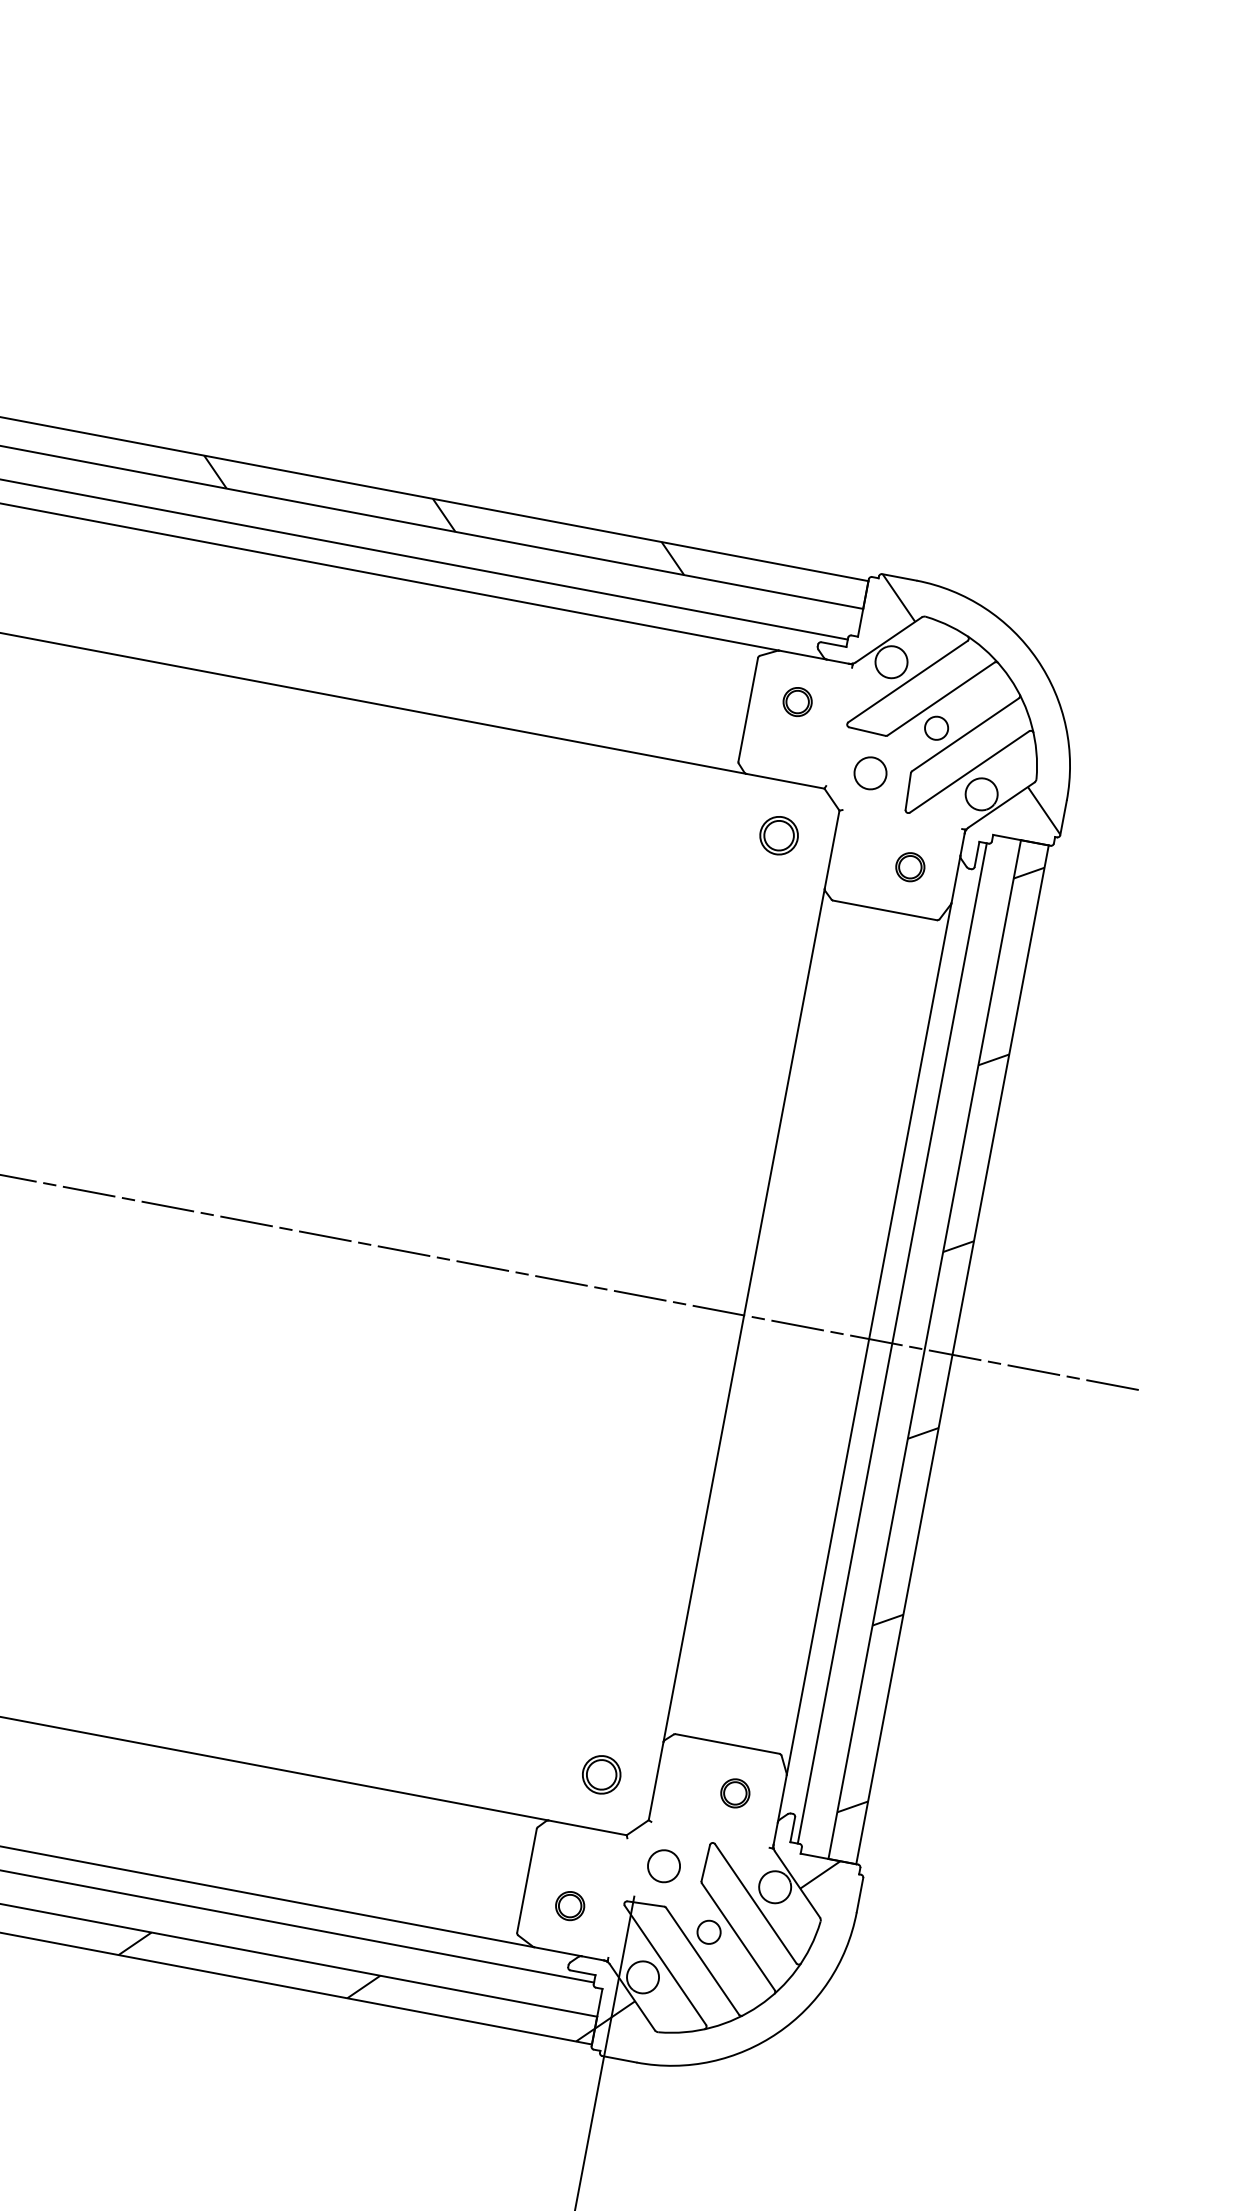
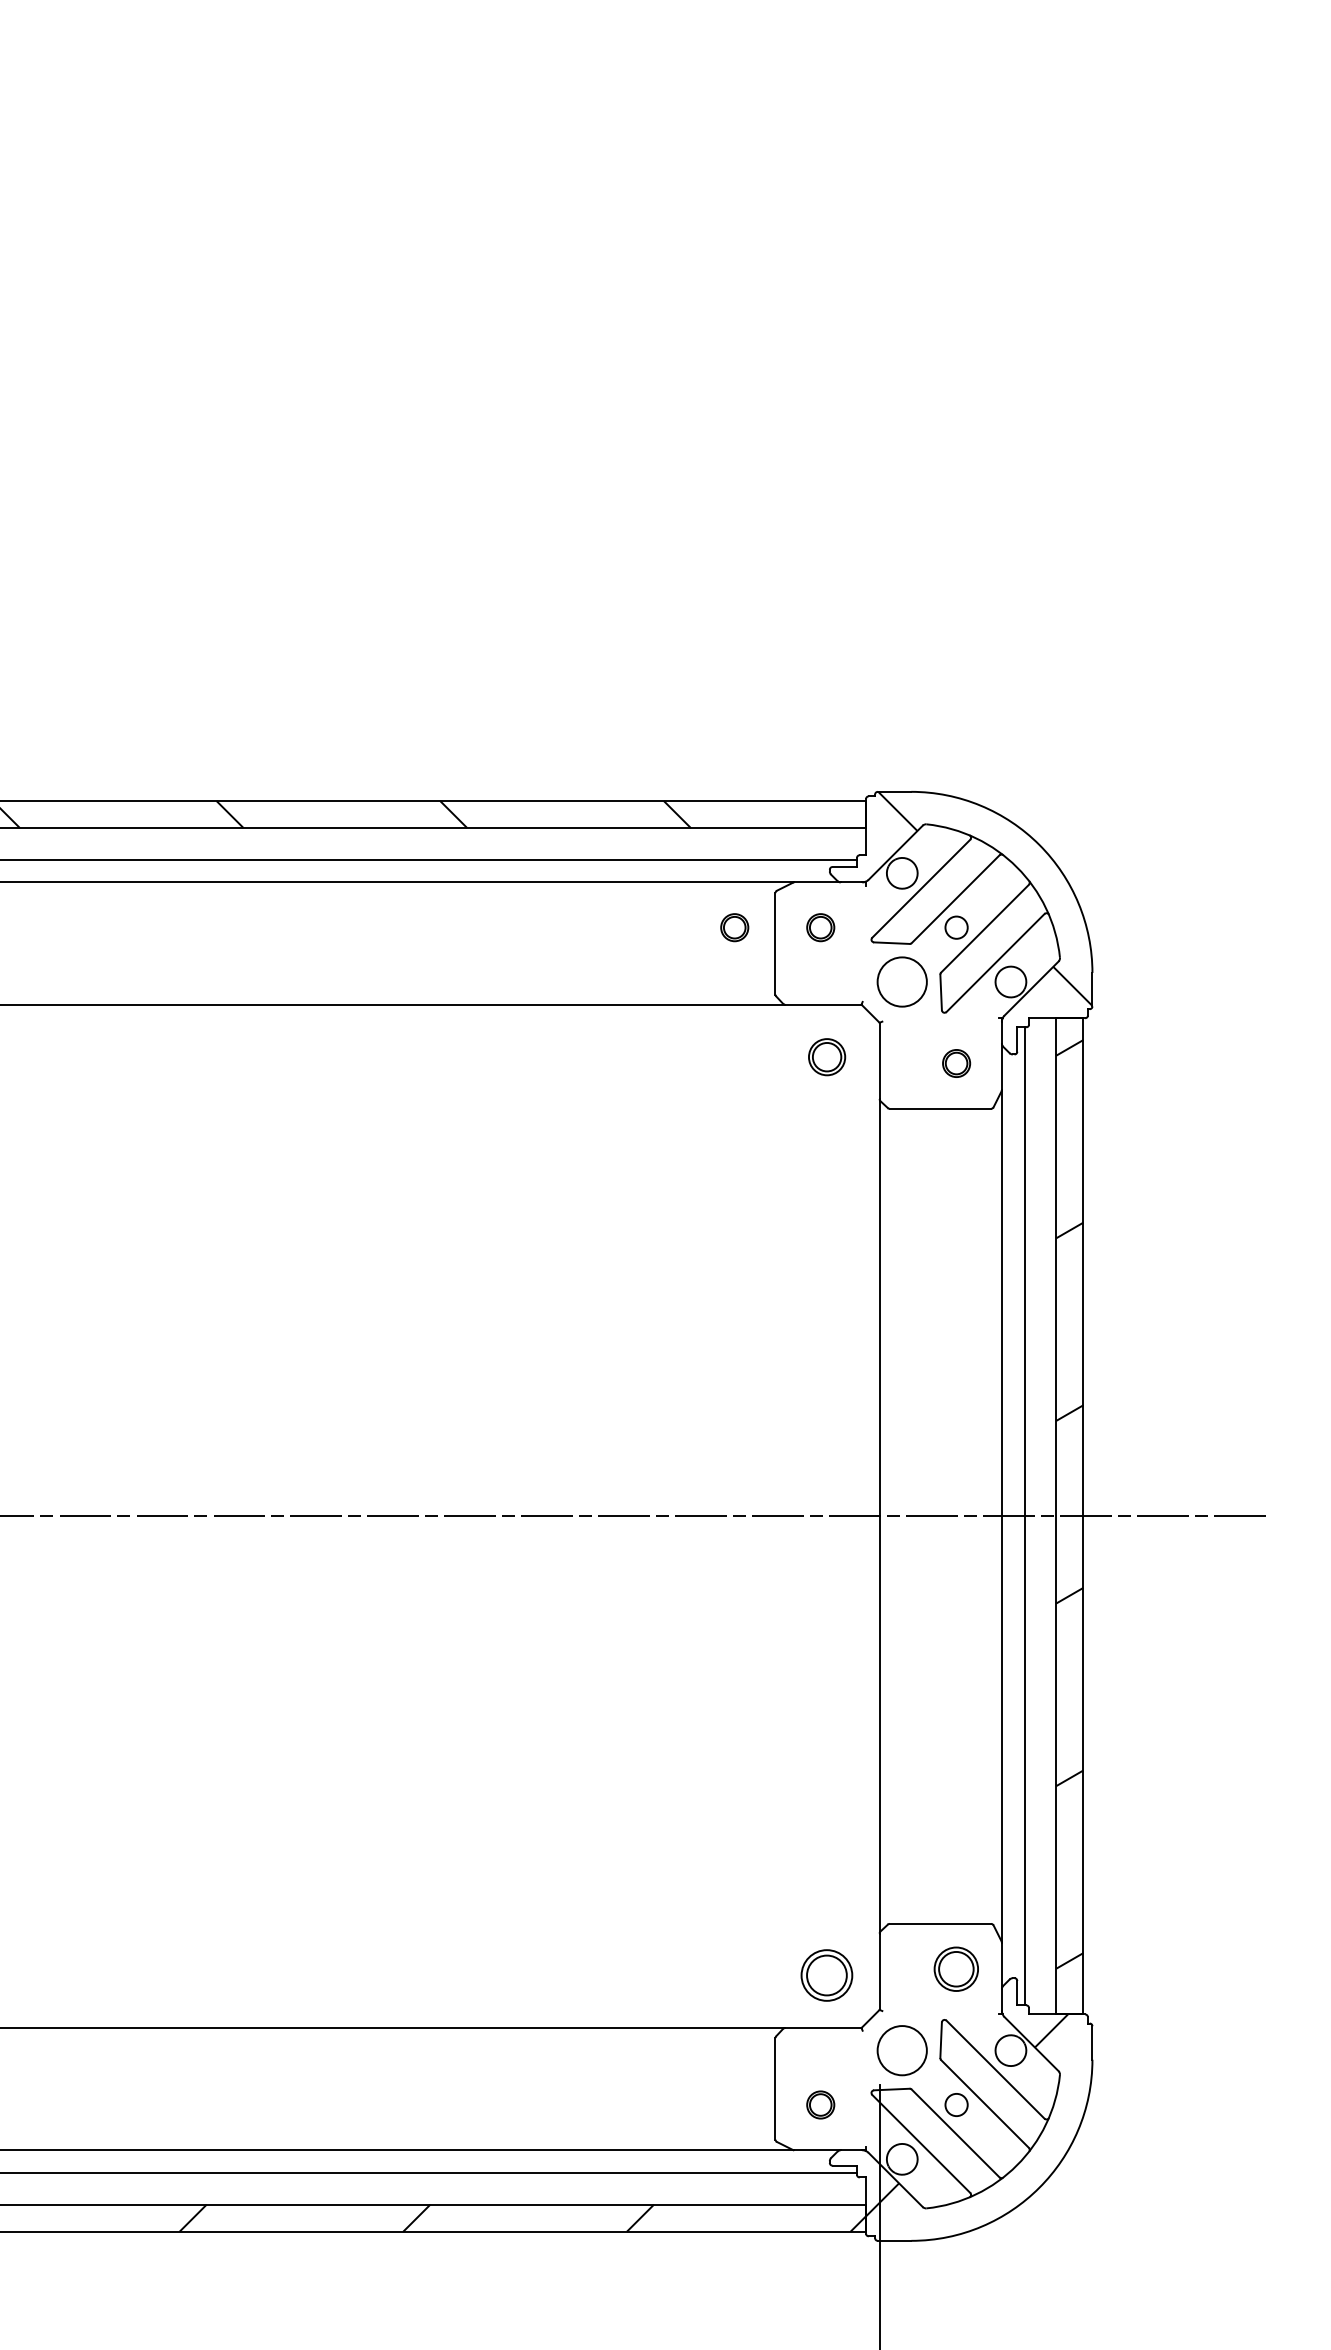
part: (709, 685) -> (734, 927), added
circle: (869, 772) -> (901, 981), size x1.6
part: (602, 1774) -> (827, 1975), size x1.4
part: (735, 1792) -> (956, 1968), size x1.6
circle: (663, 1865) -> (901, 2050), size x1.6

